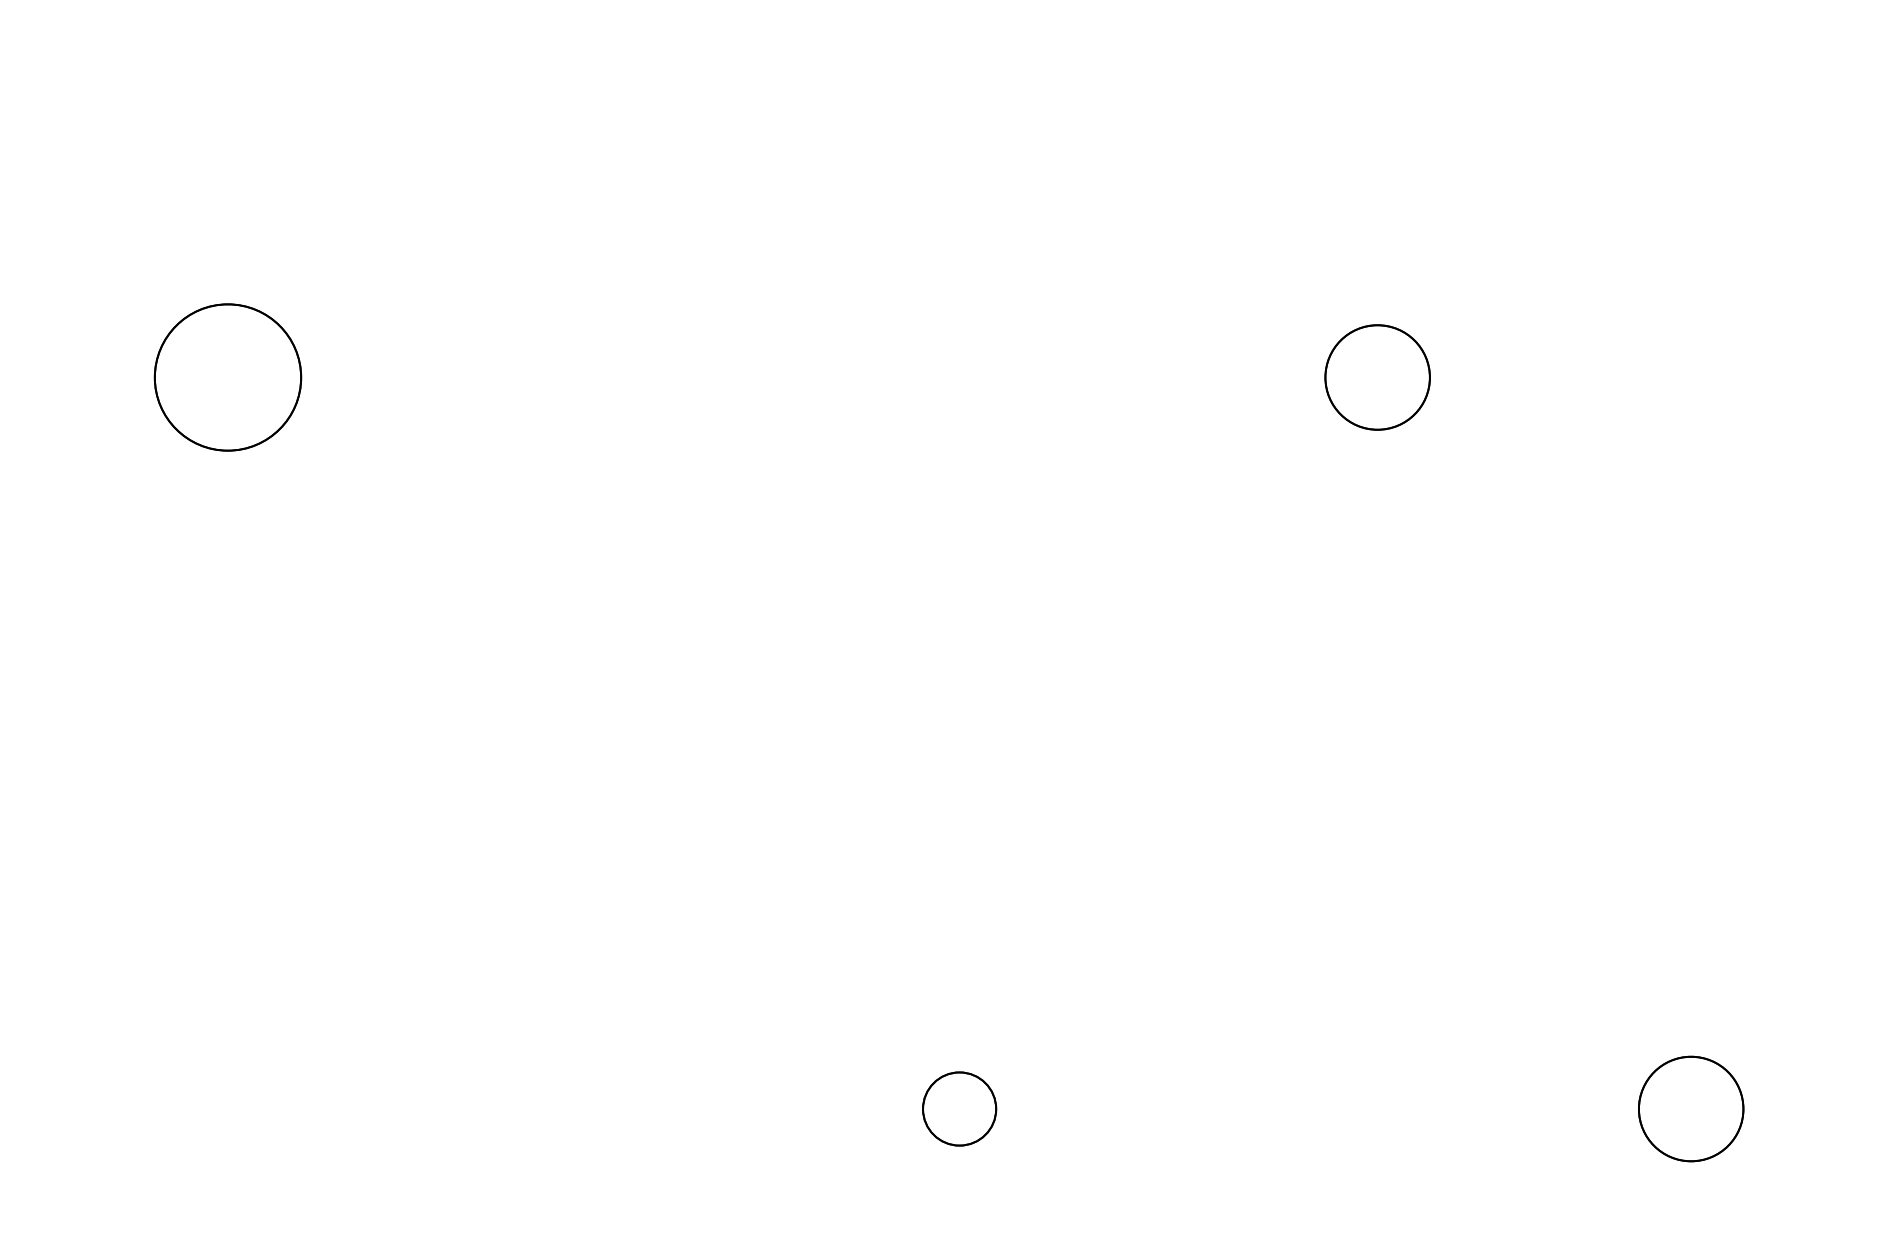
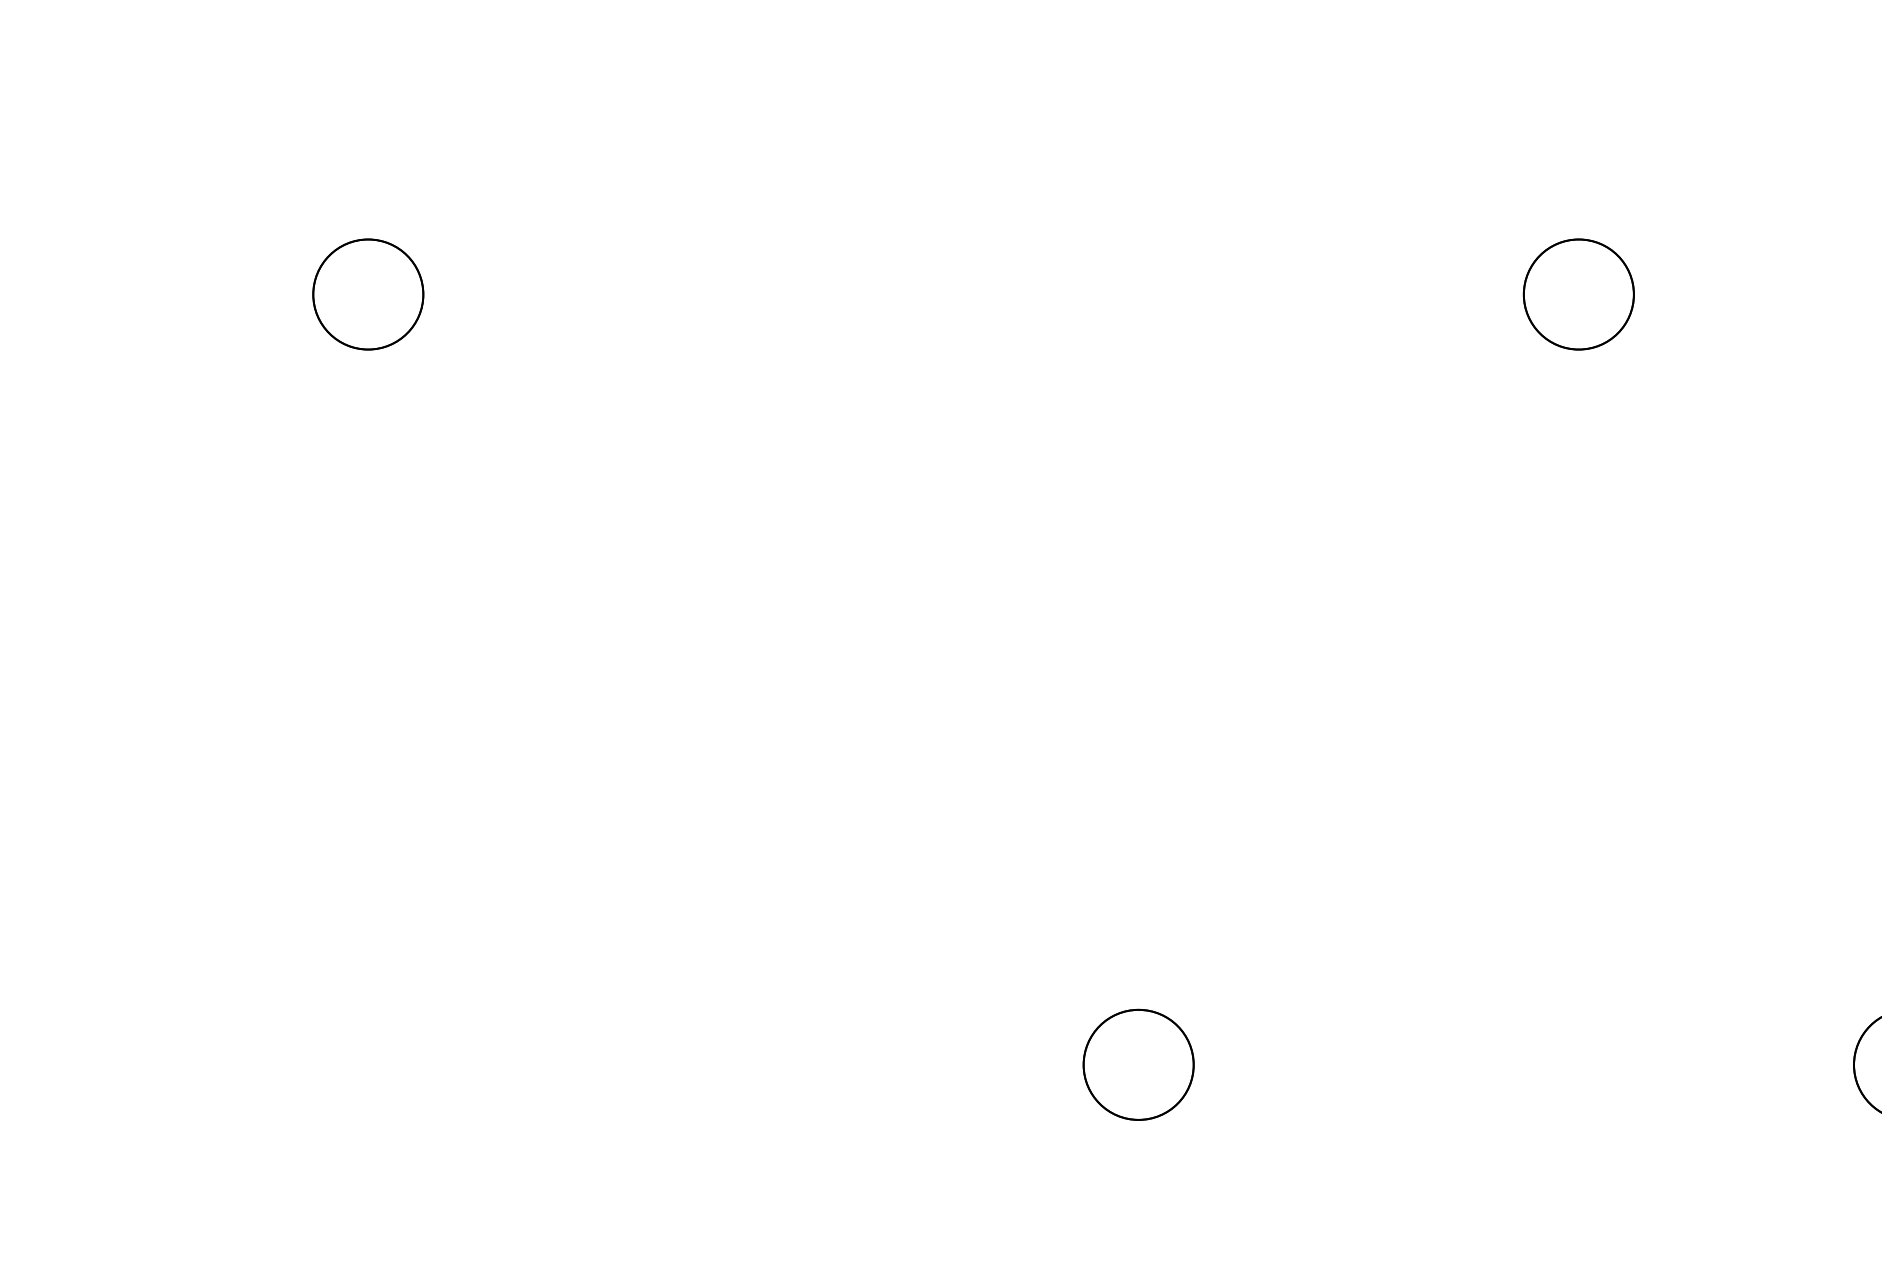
part: (228, 377) -> (368, 294), size x0.71
part: (959, 1108) -> (1138, 1064), size x1.43

